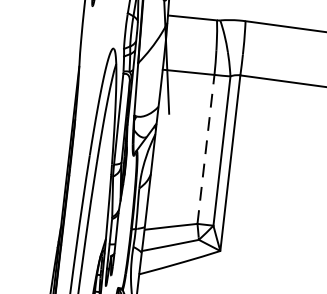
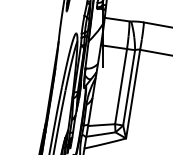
line: (206, 149) -> (121, 86), dashed -> solid

